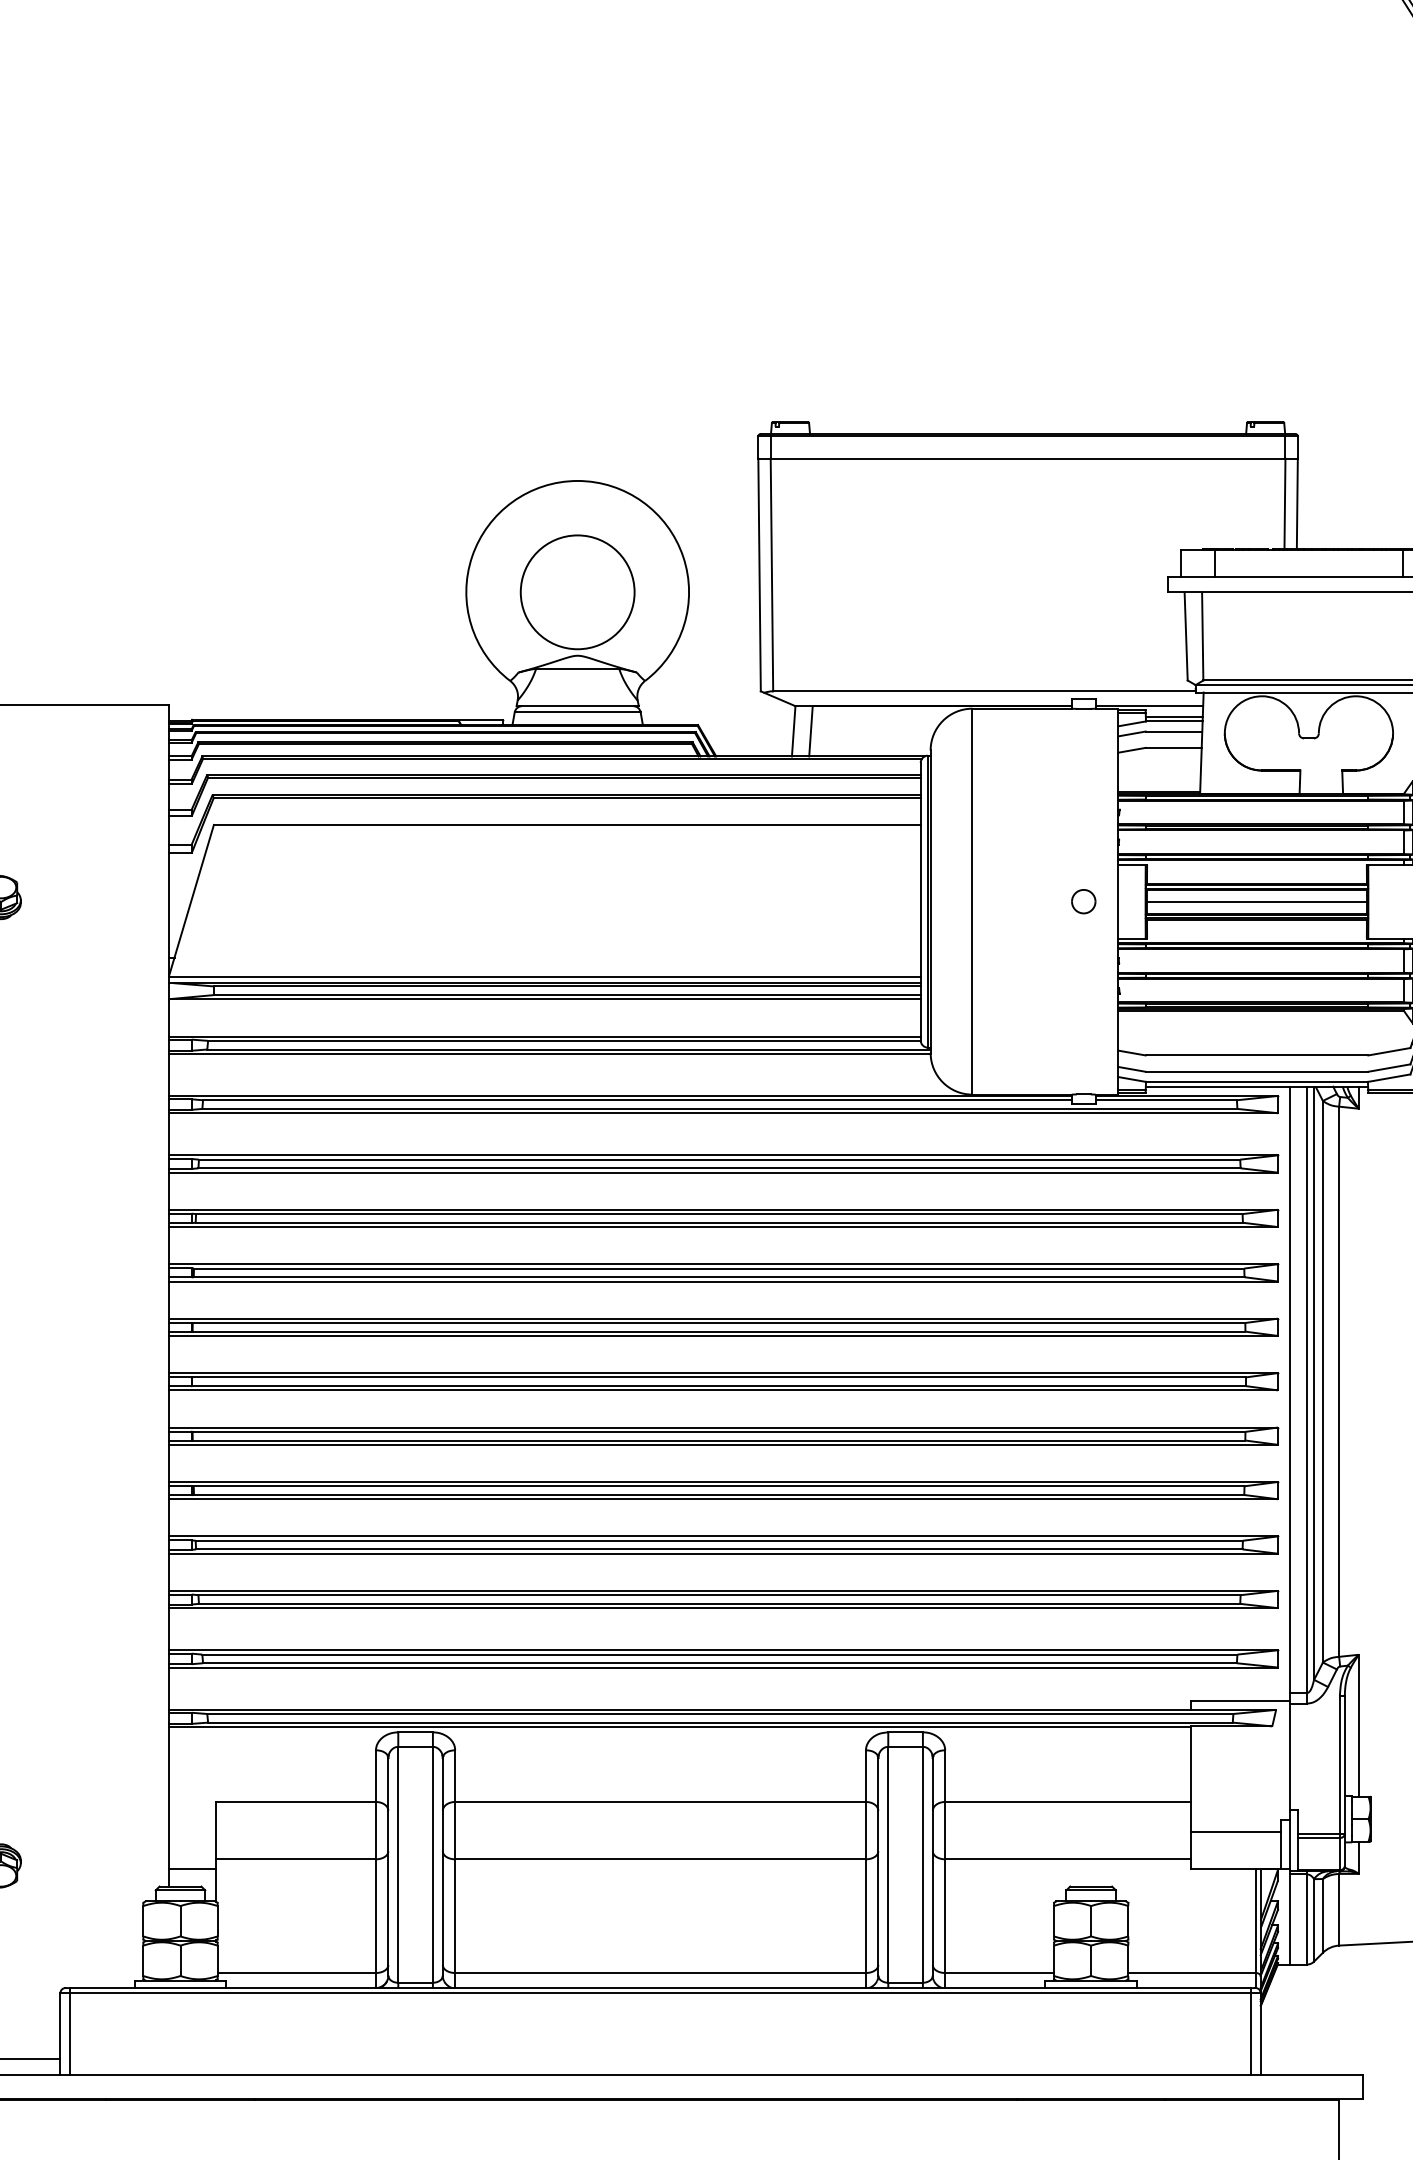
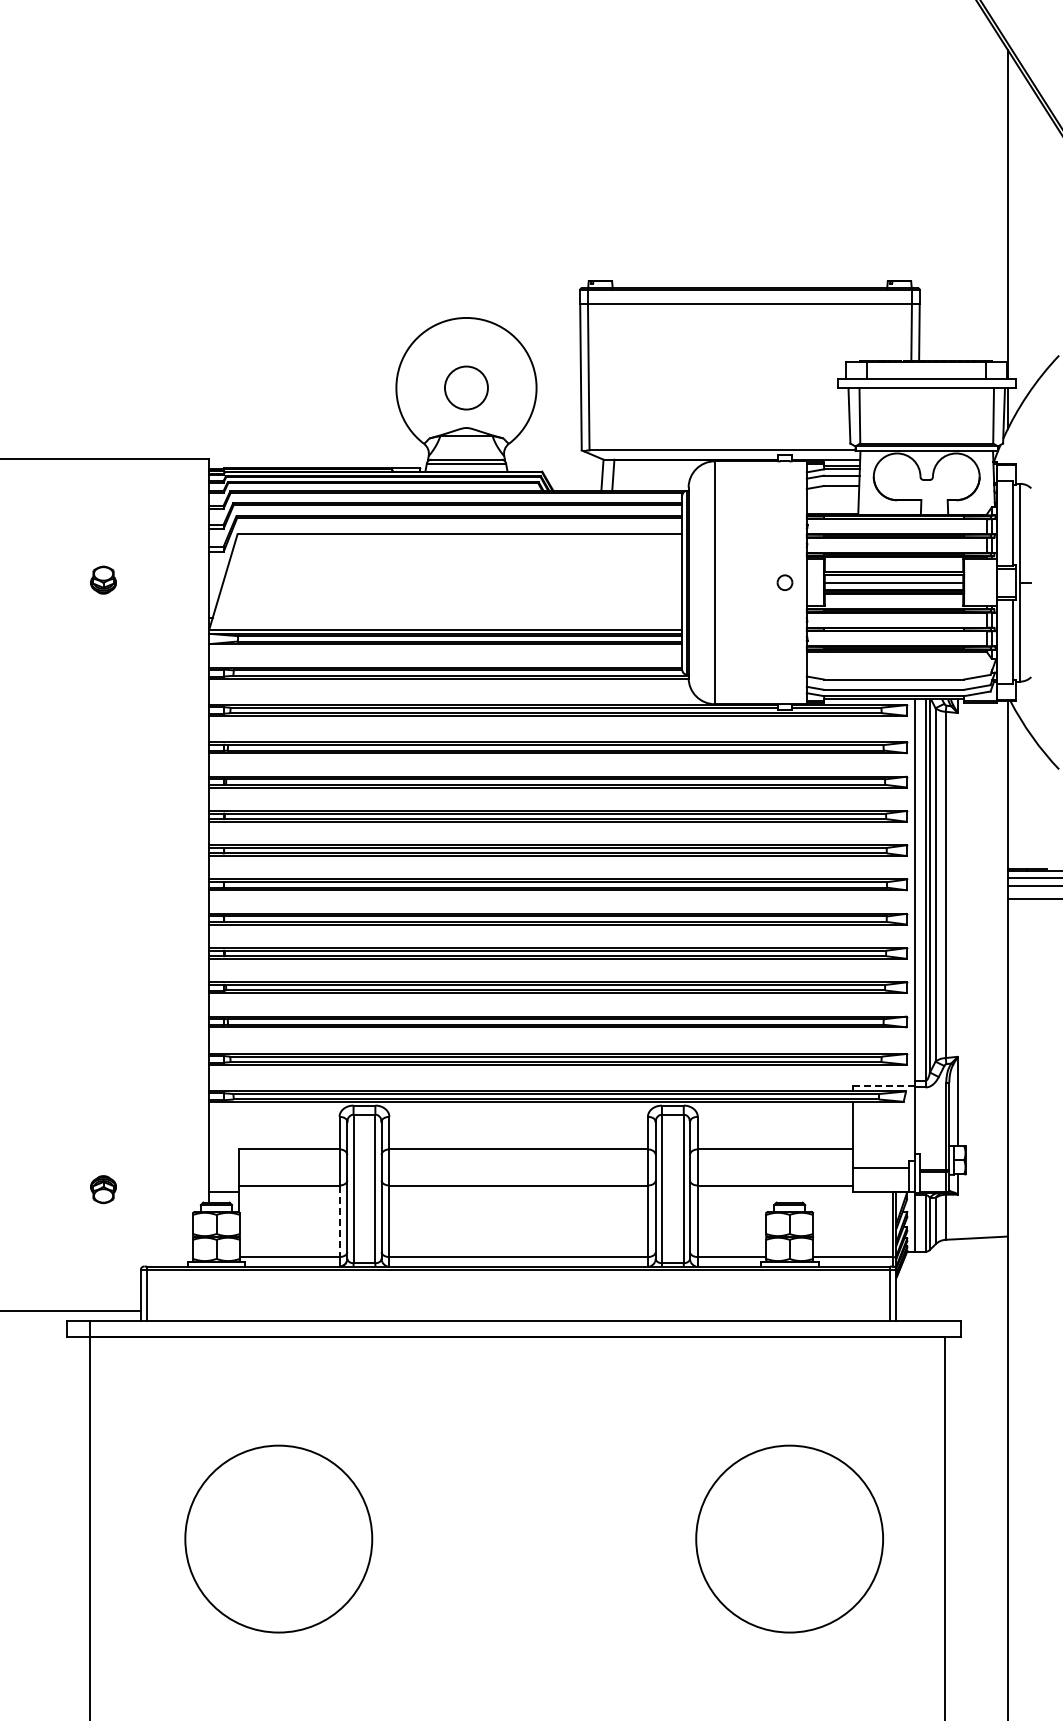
circle: (577, 591) -> (466, 387), size x0.6
line: (1240, 1700) -> (883, 1085), solid -> dashed
line: (375, 1916) -> (339, 1221), solid -> dashed

